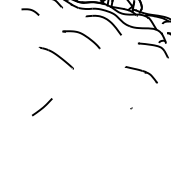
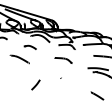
part: (81, 38) -> (30, 47), size x0.6
curve: (41, 106) -> (35, 84), moved

